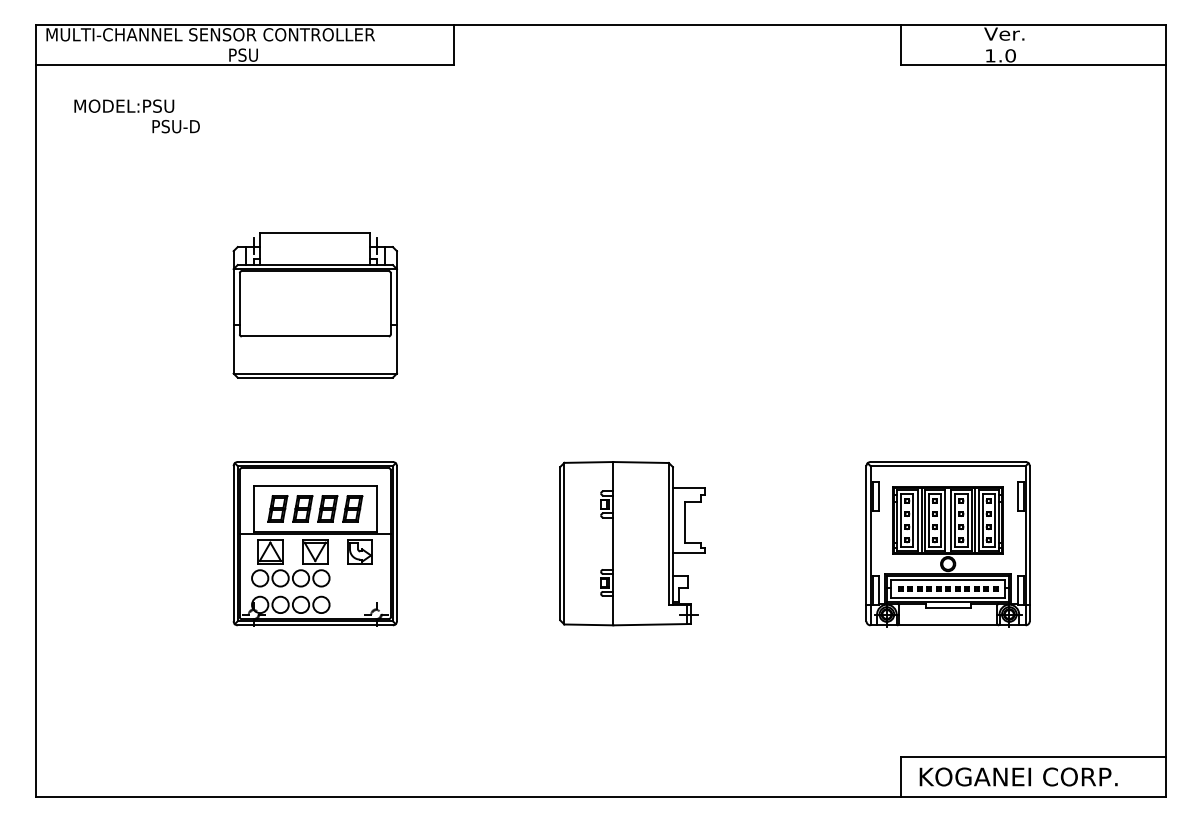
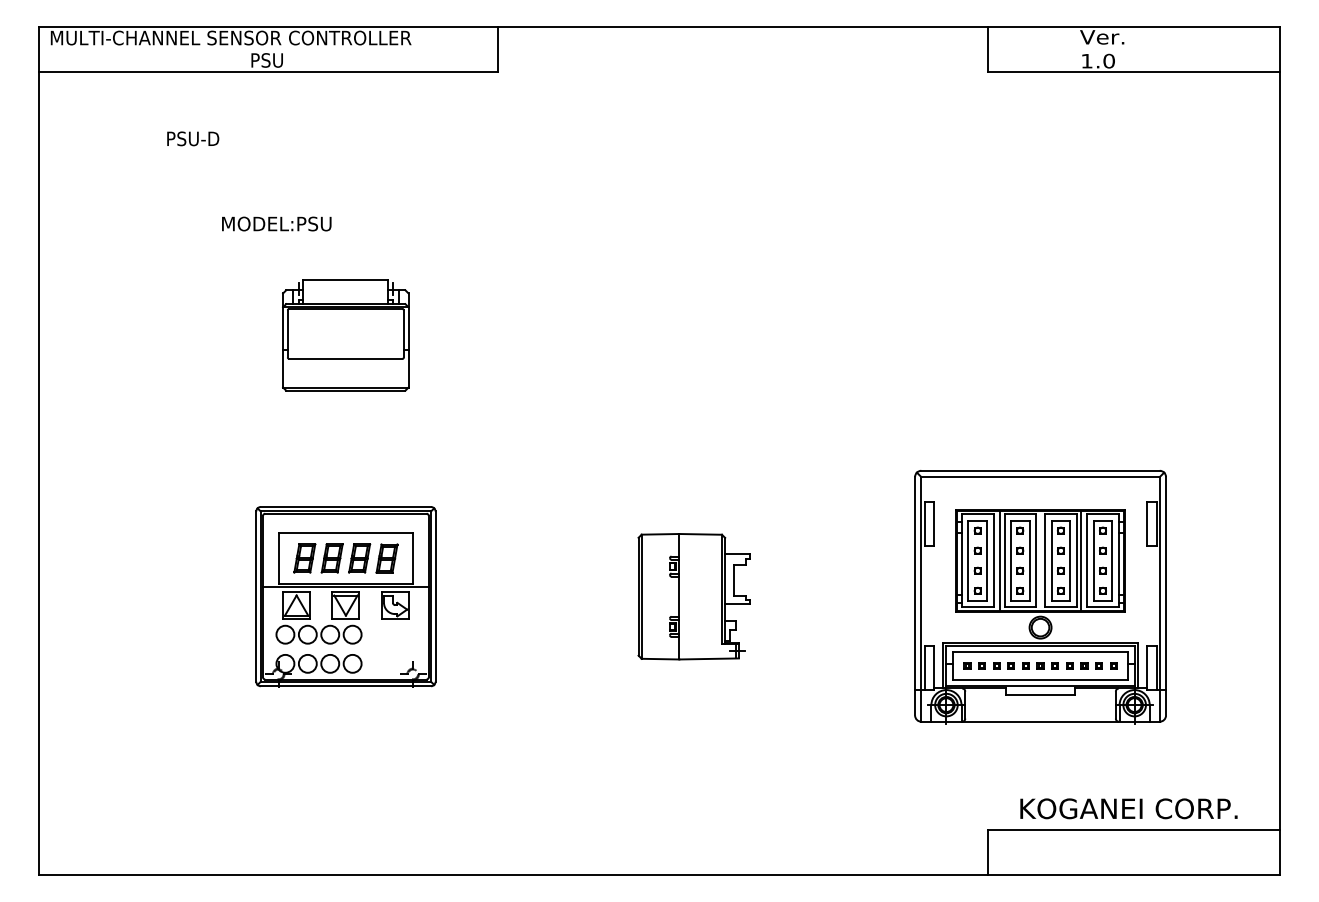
text: (124, 105) -> (276, 223), moved
part: (314, 305) -> (345, 335), size x0.7
part: (632, 543) -> (694, 596), size x0.7
part: (947, 544) -> (1039, 597), size x1.4
text: (1018, 776) -> (1128, 808), moved

